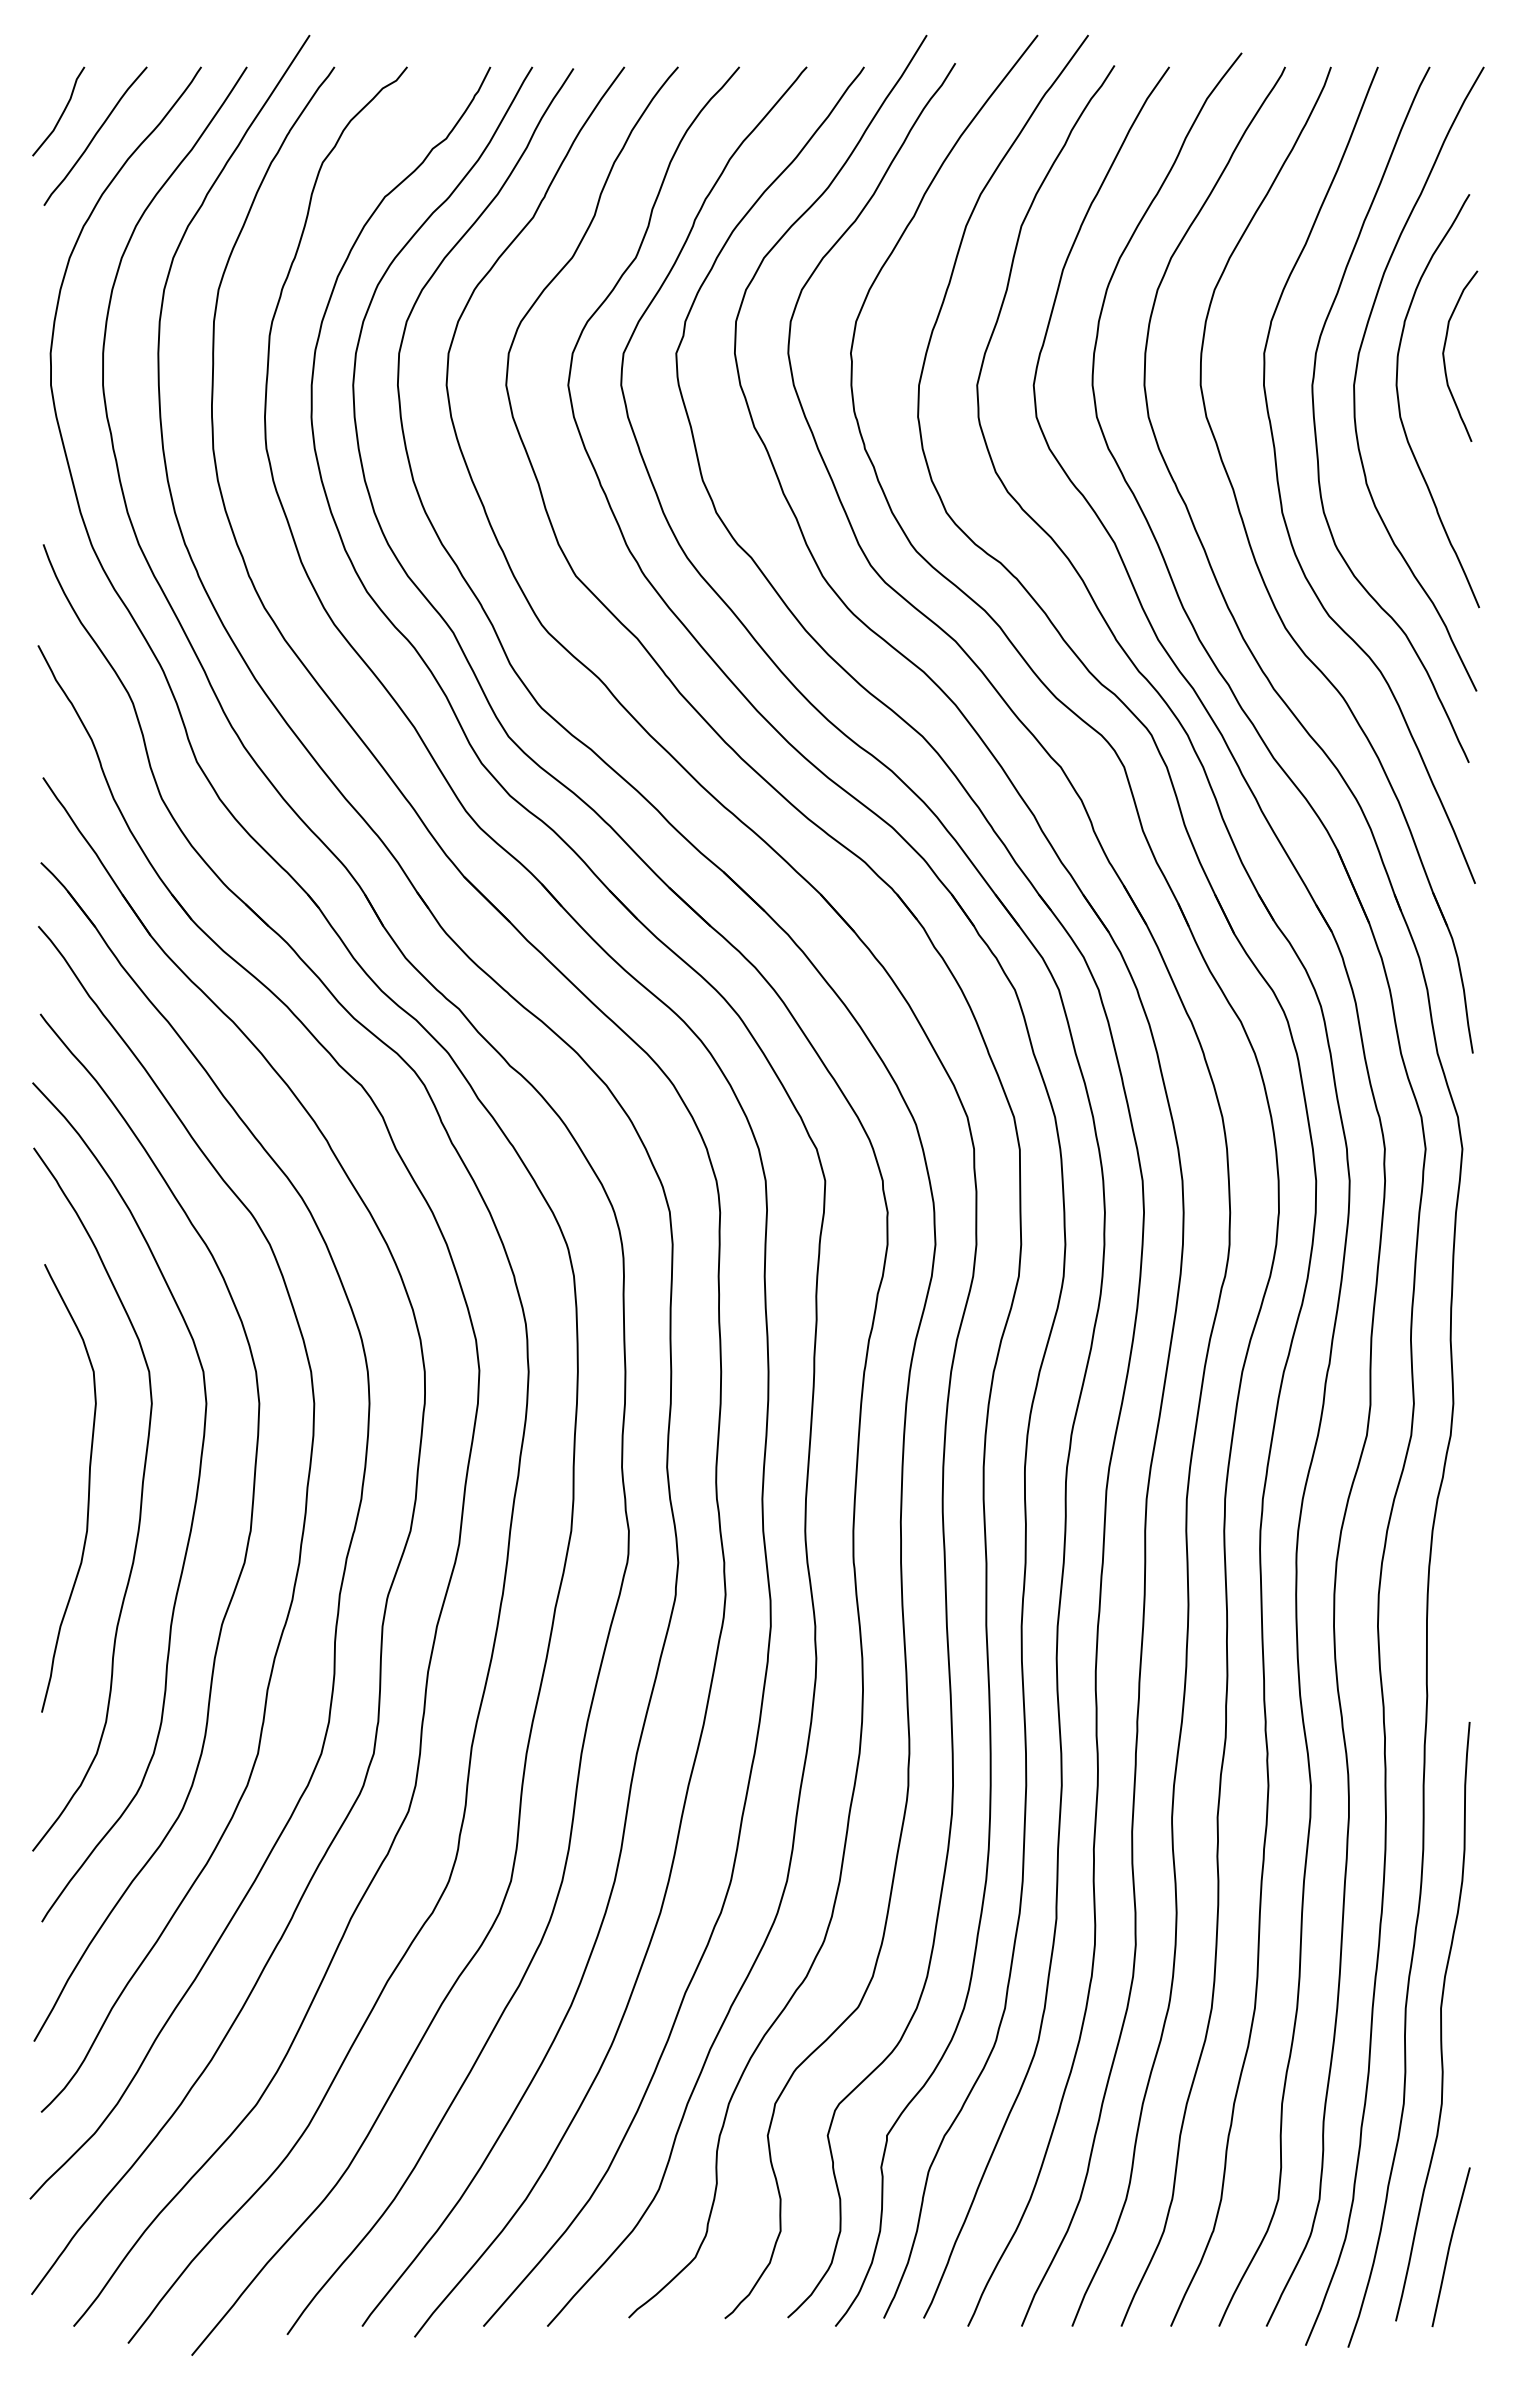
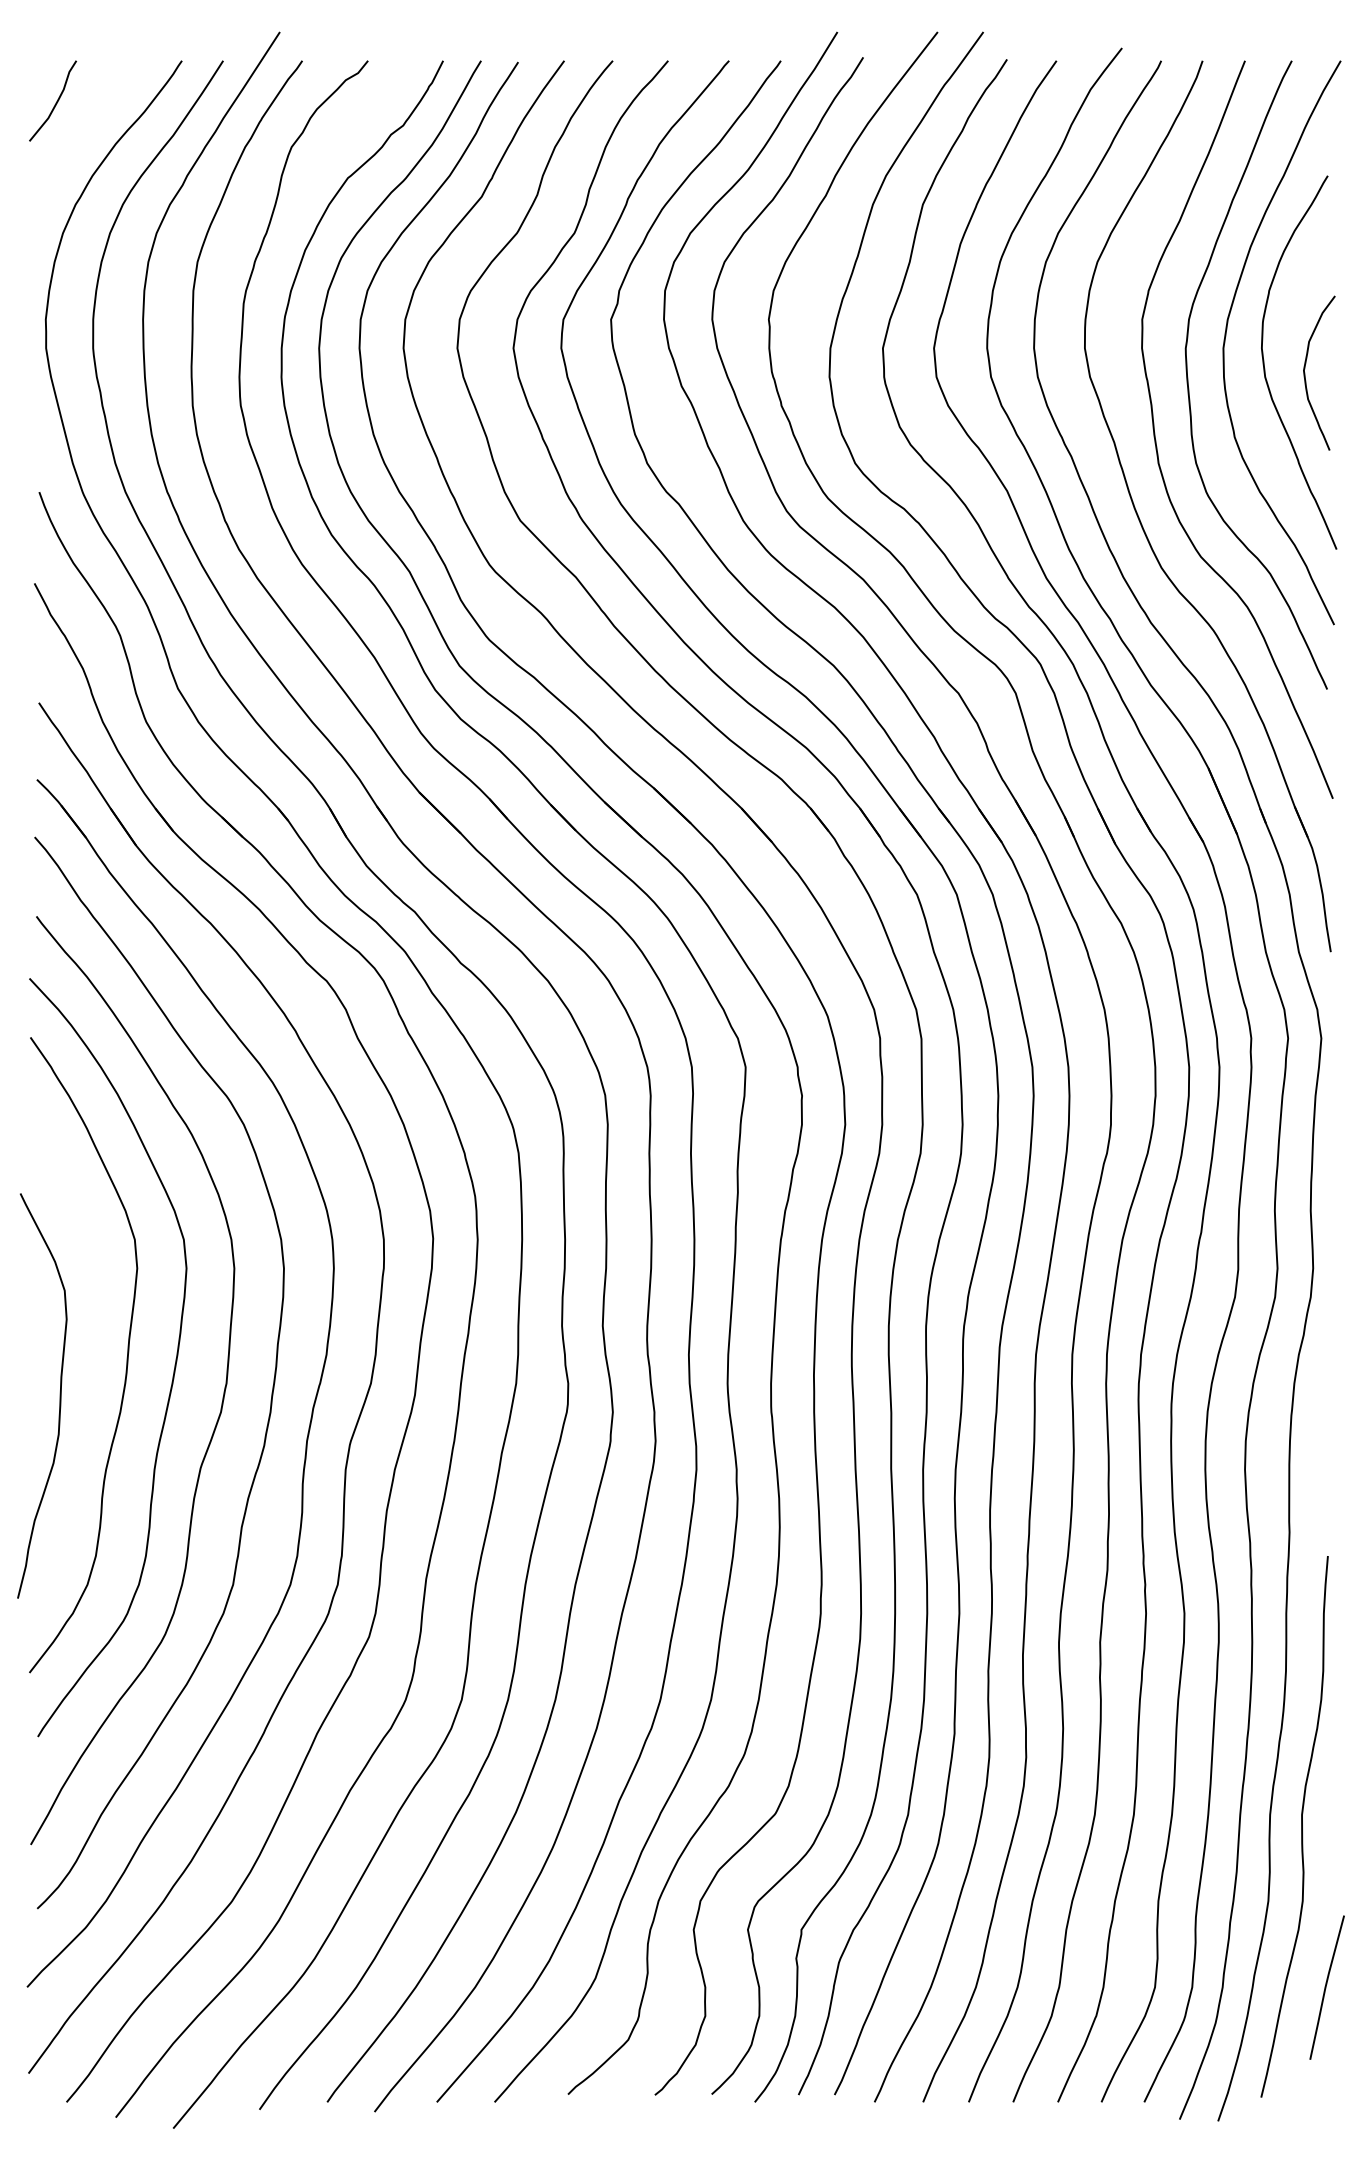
curve: (95, 136) -> (86, 123), removed
curve: (1444, 355) -> (1305, 372), moved
curve: (87, 1487) -> (59, 1395), moved
line: (1450, 2247) -> (1326, 1987), moved

